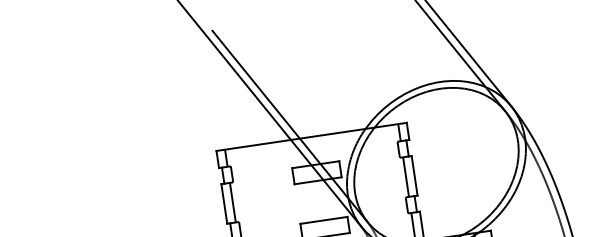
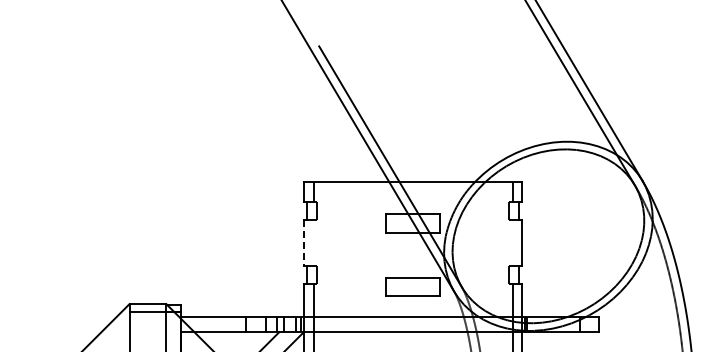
line: (405, 176) -> (512, 242), removed
line: (232, 202) -> (313, 242), removed
line: (223, 203) -> (303, 242), solid -> dashed

